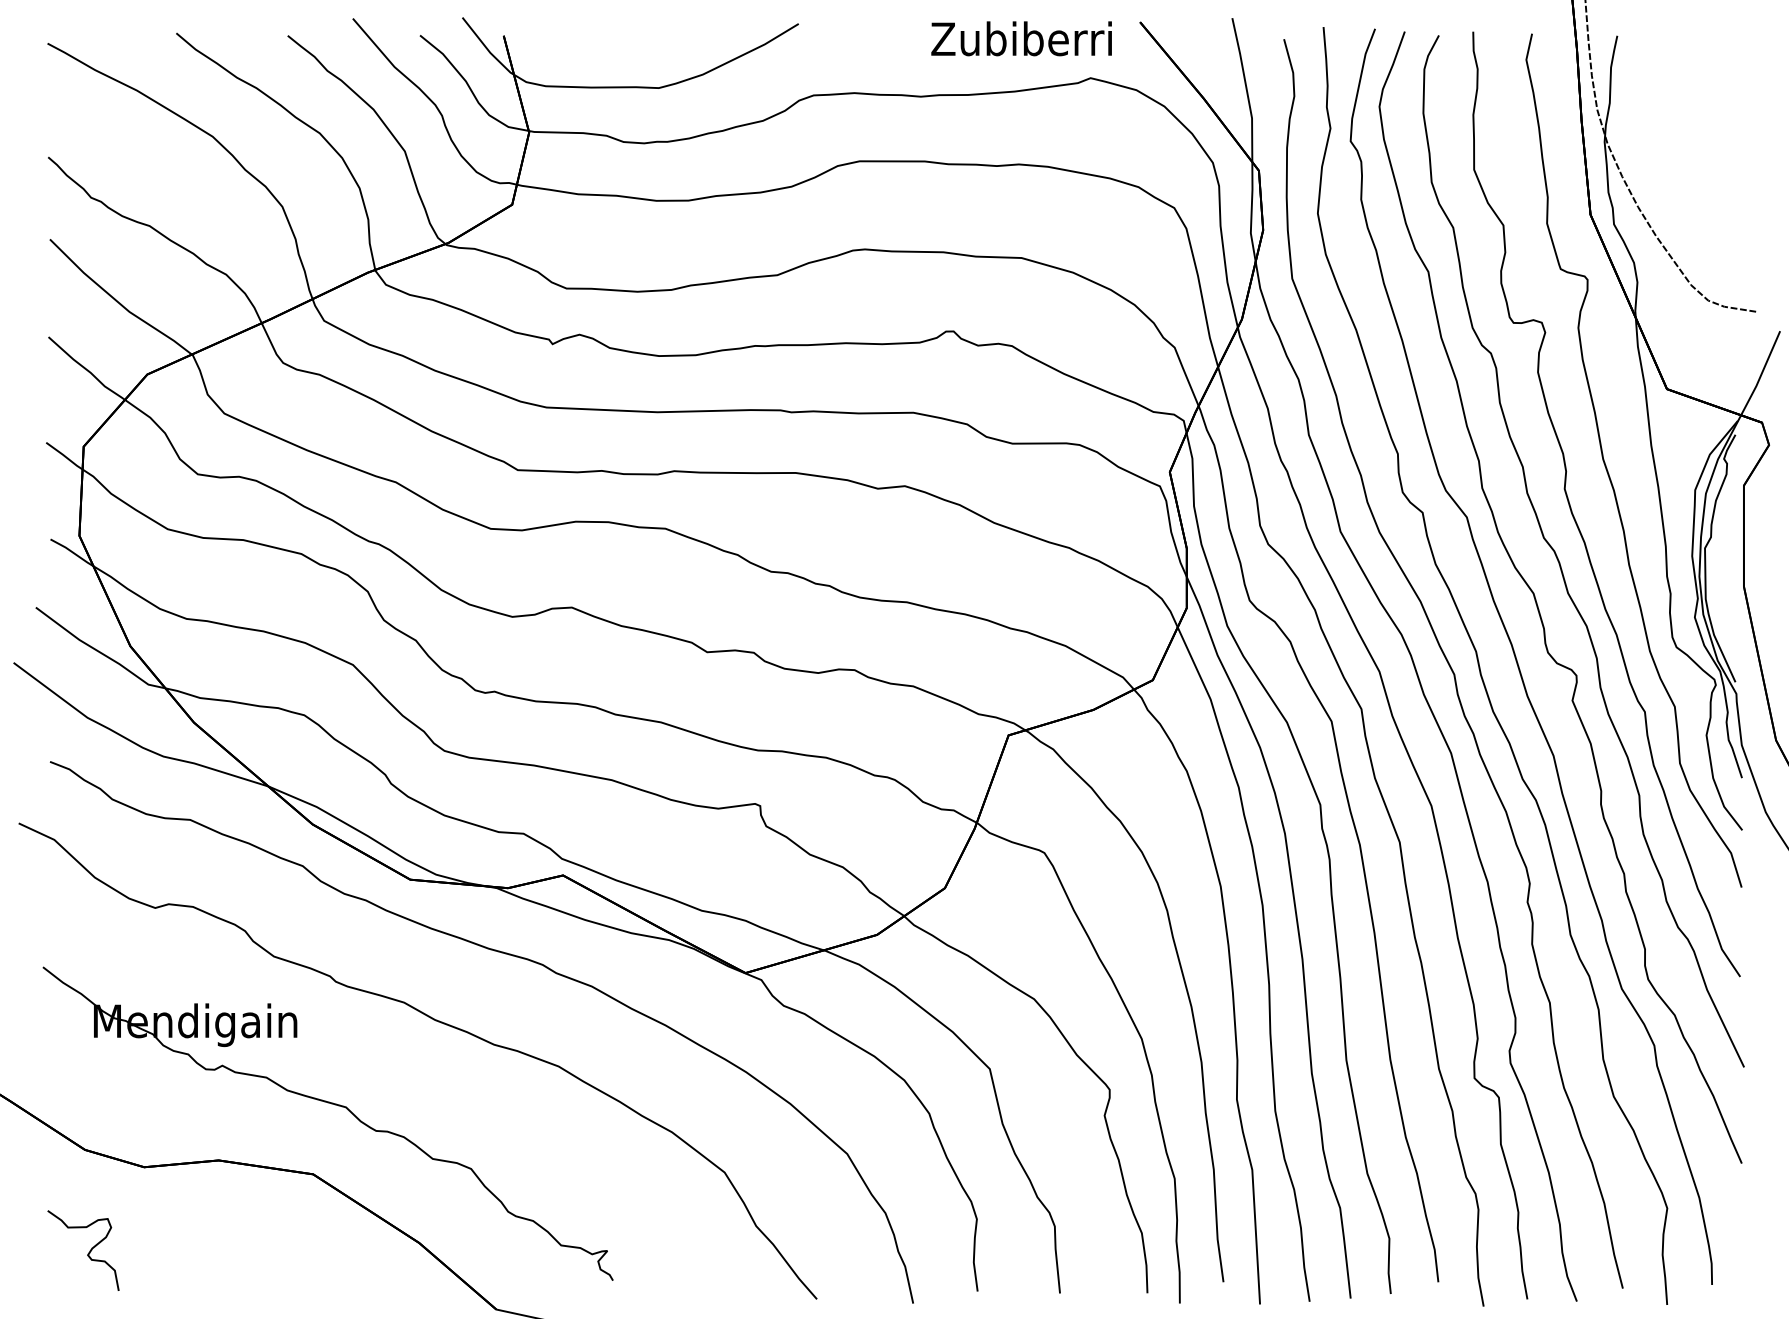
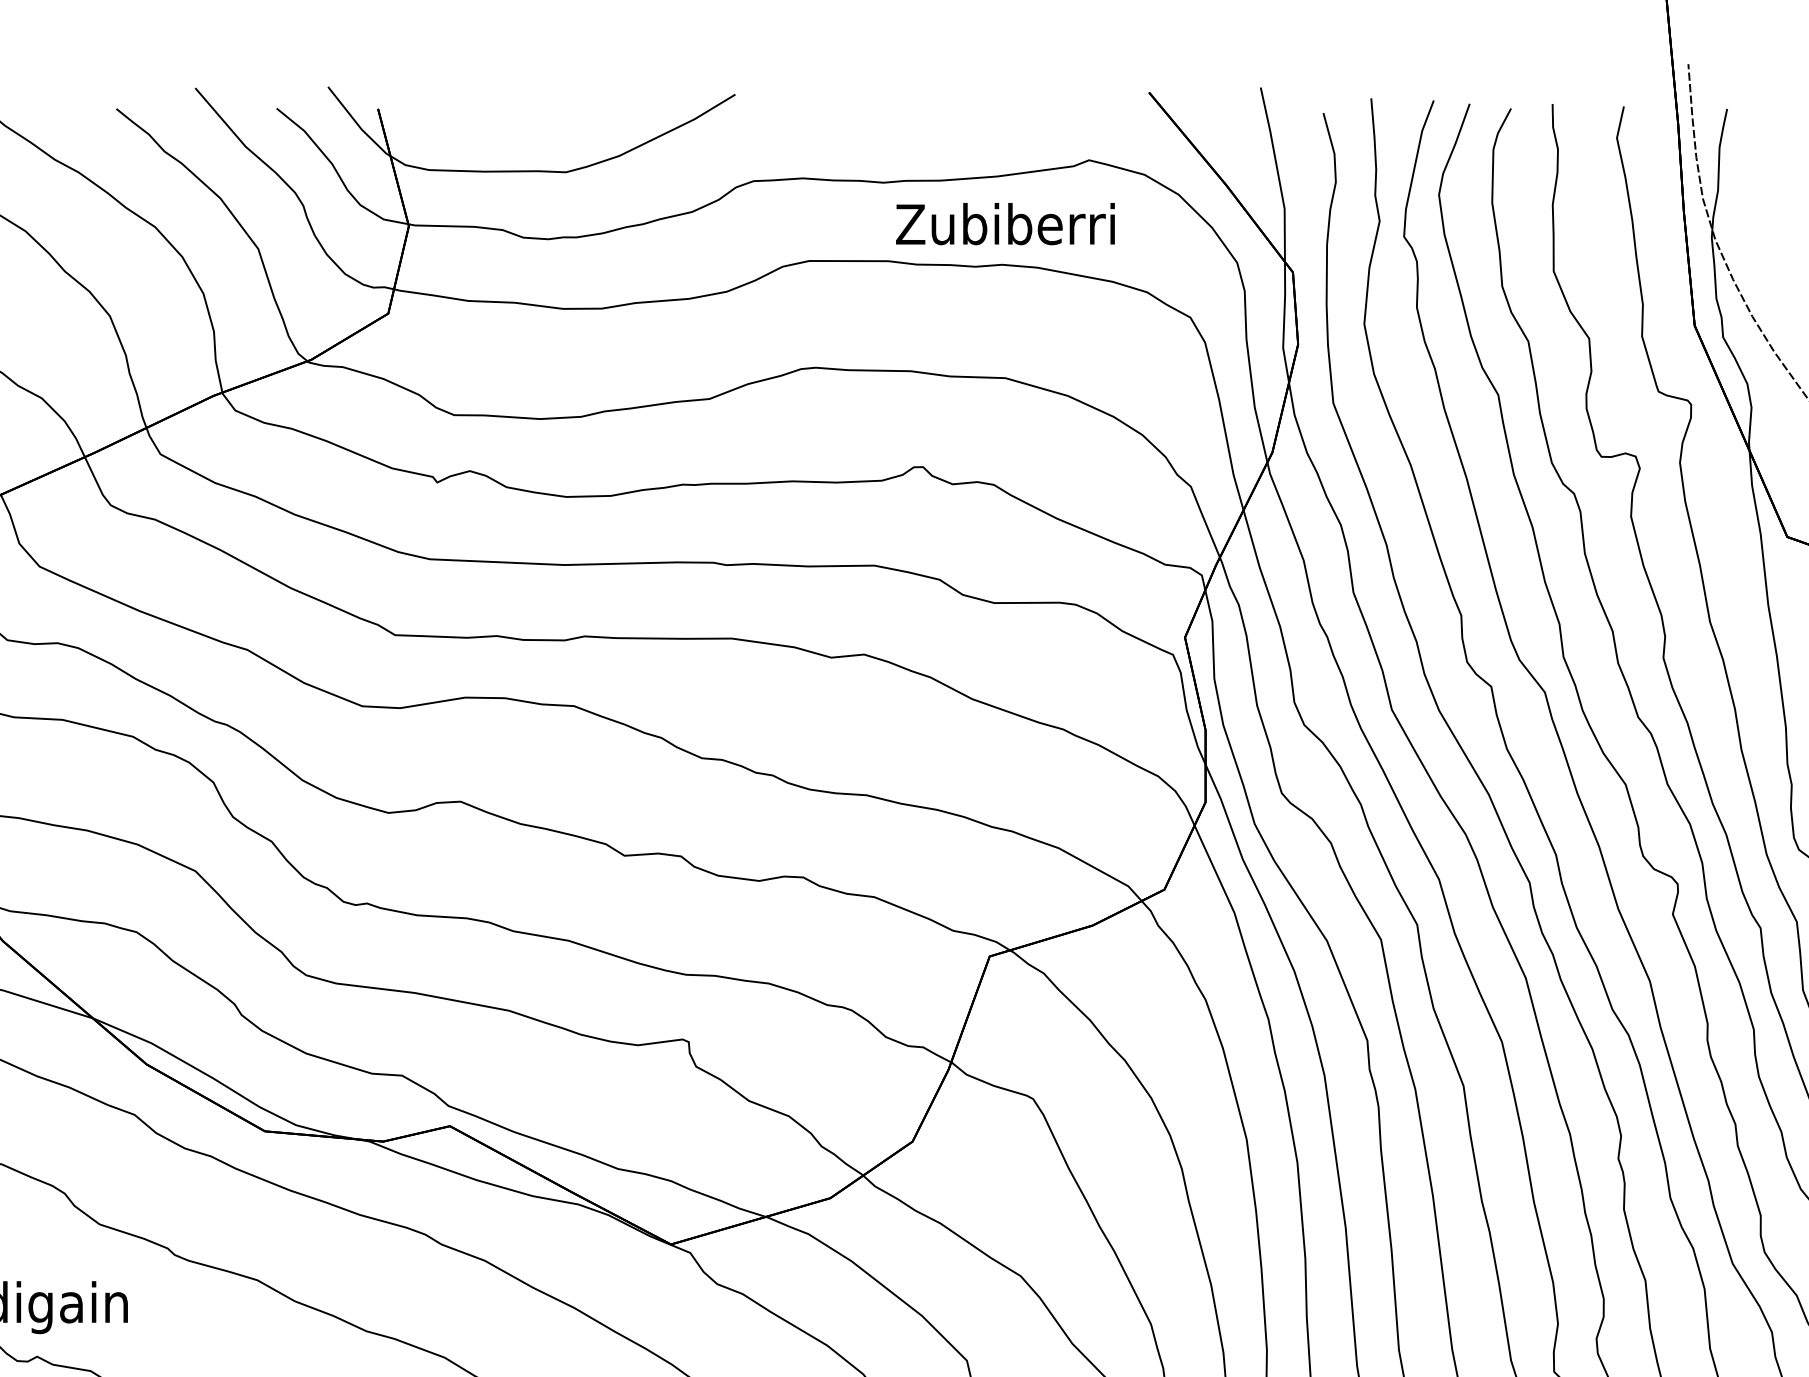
text: (1021, 38) -> (1005, 223), moved

